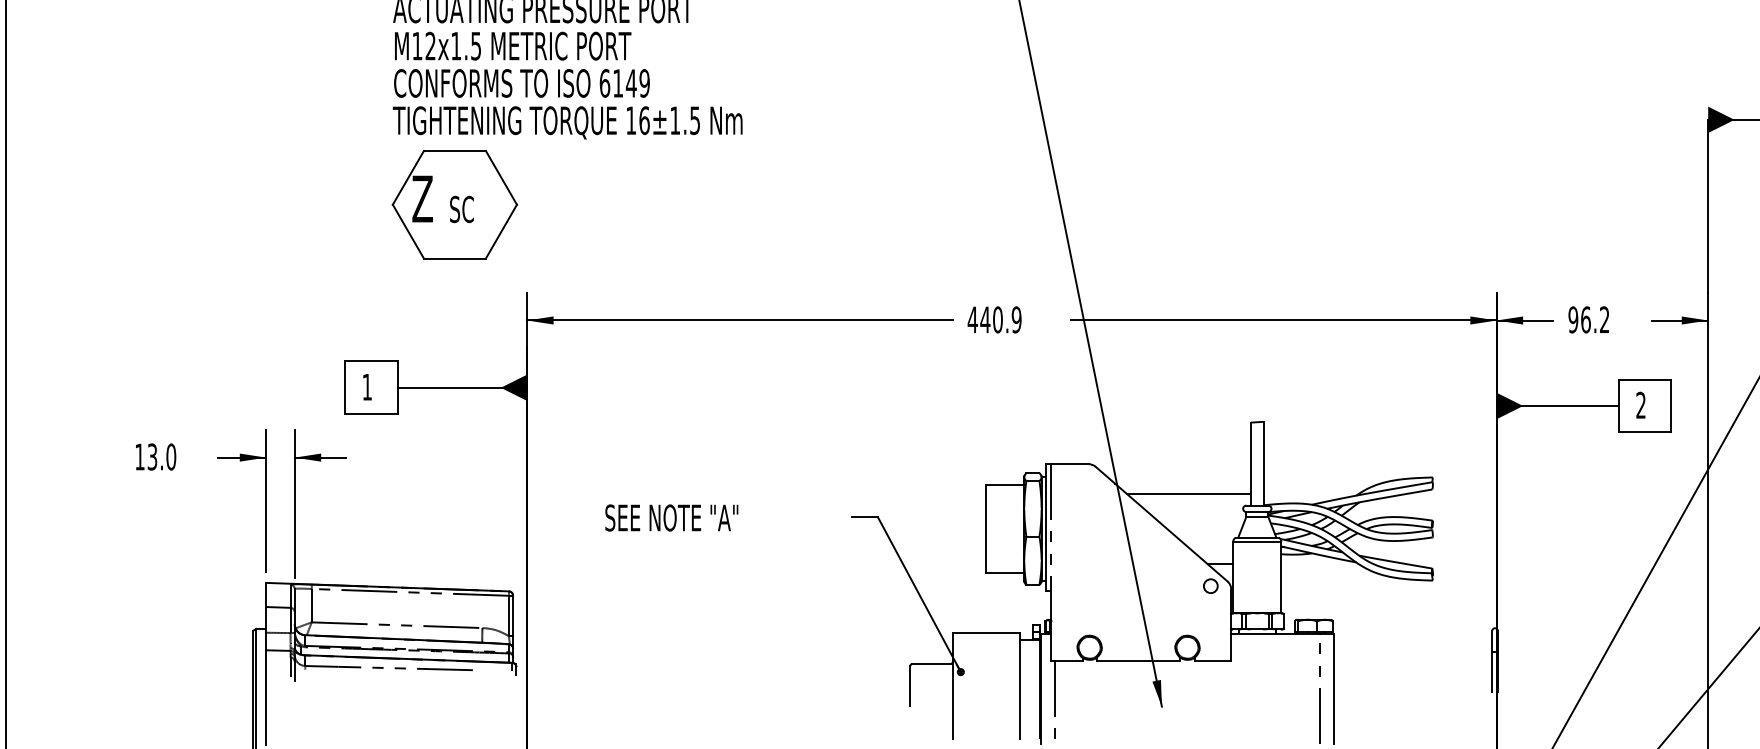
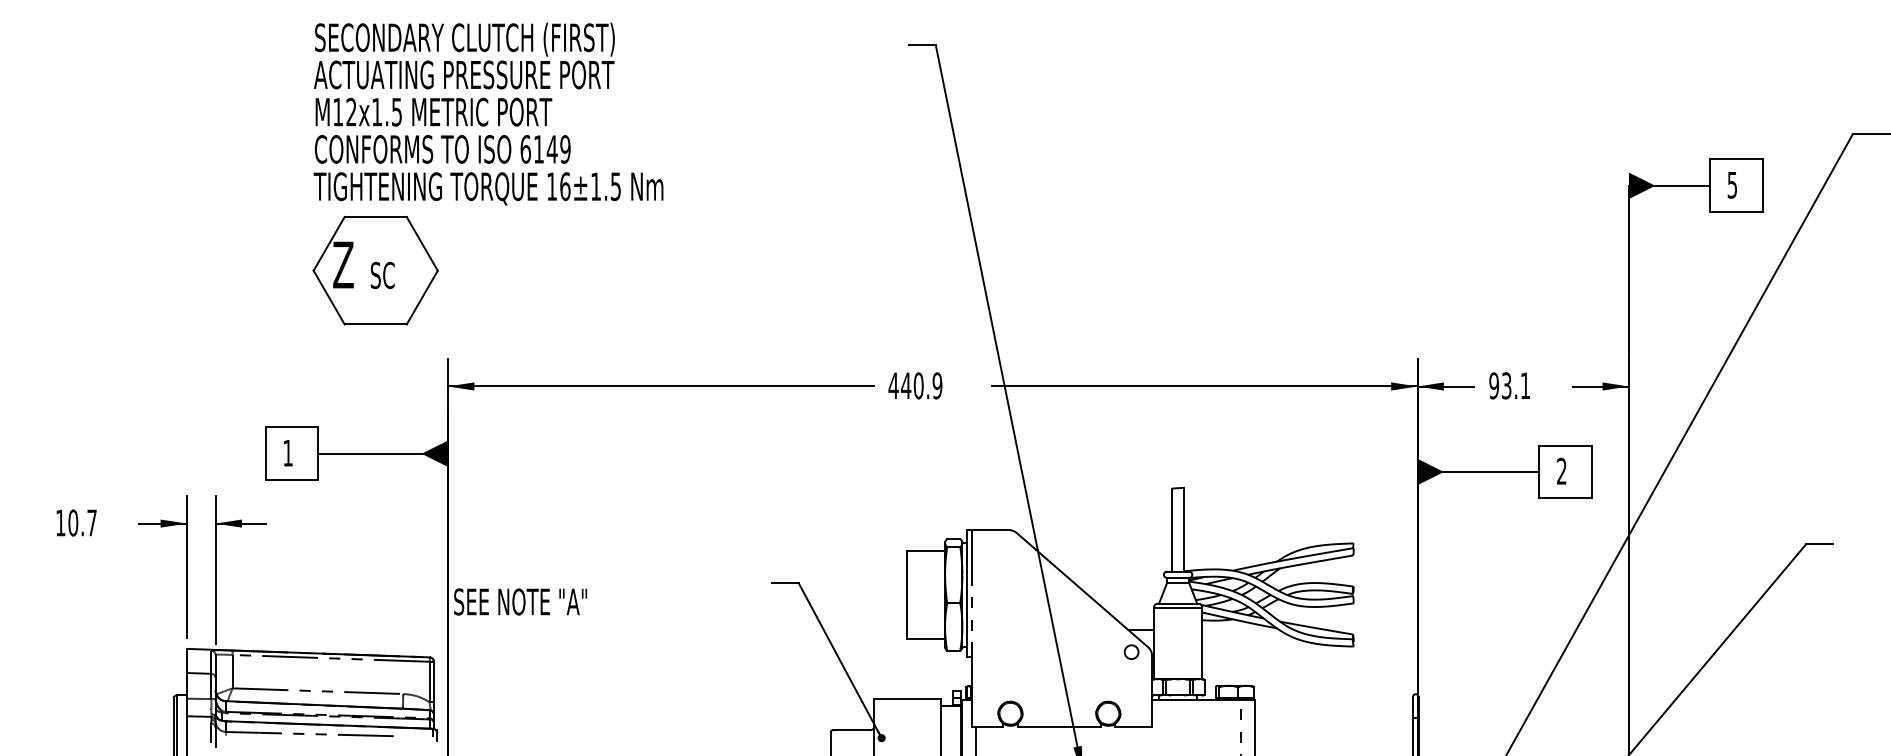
text: (1594, 319) -> (1515, 385), 96.2 -> 93.1
text: (161, 456) -> (82, 522), 13.0 -> 10.7
line: (1188, 493) -> (1109, 559), removed
text: (671, 517) -> (520, 601), moved

